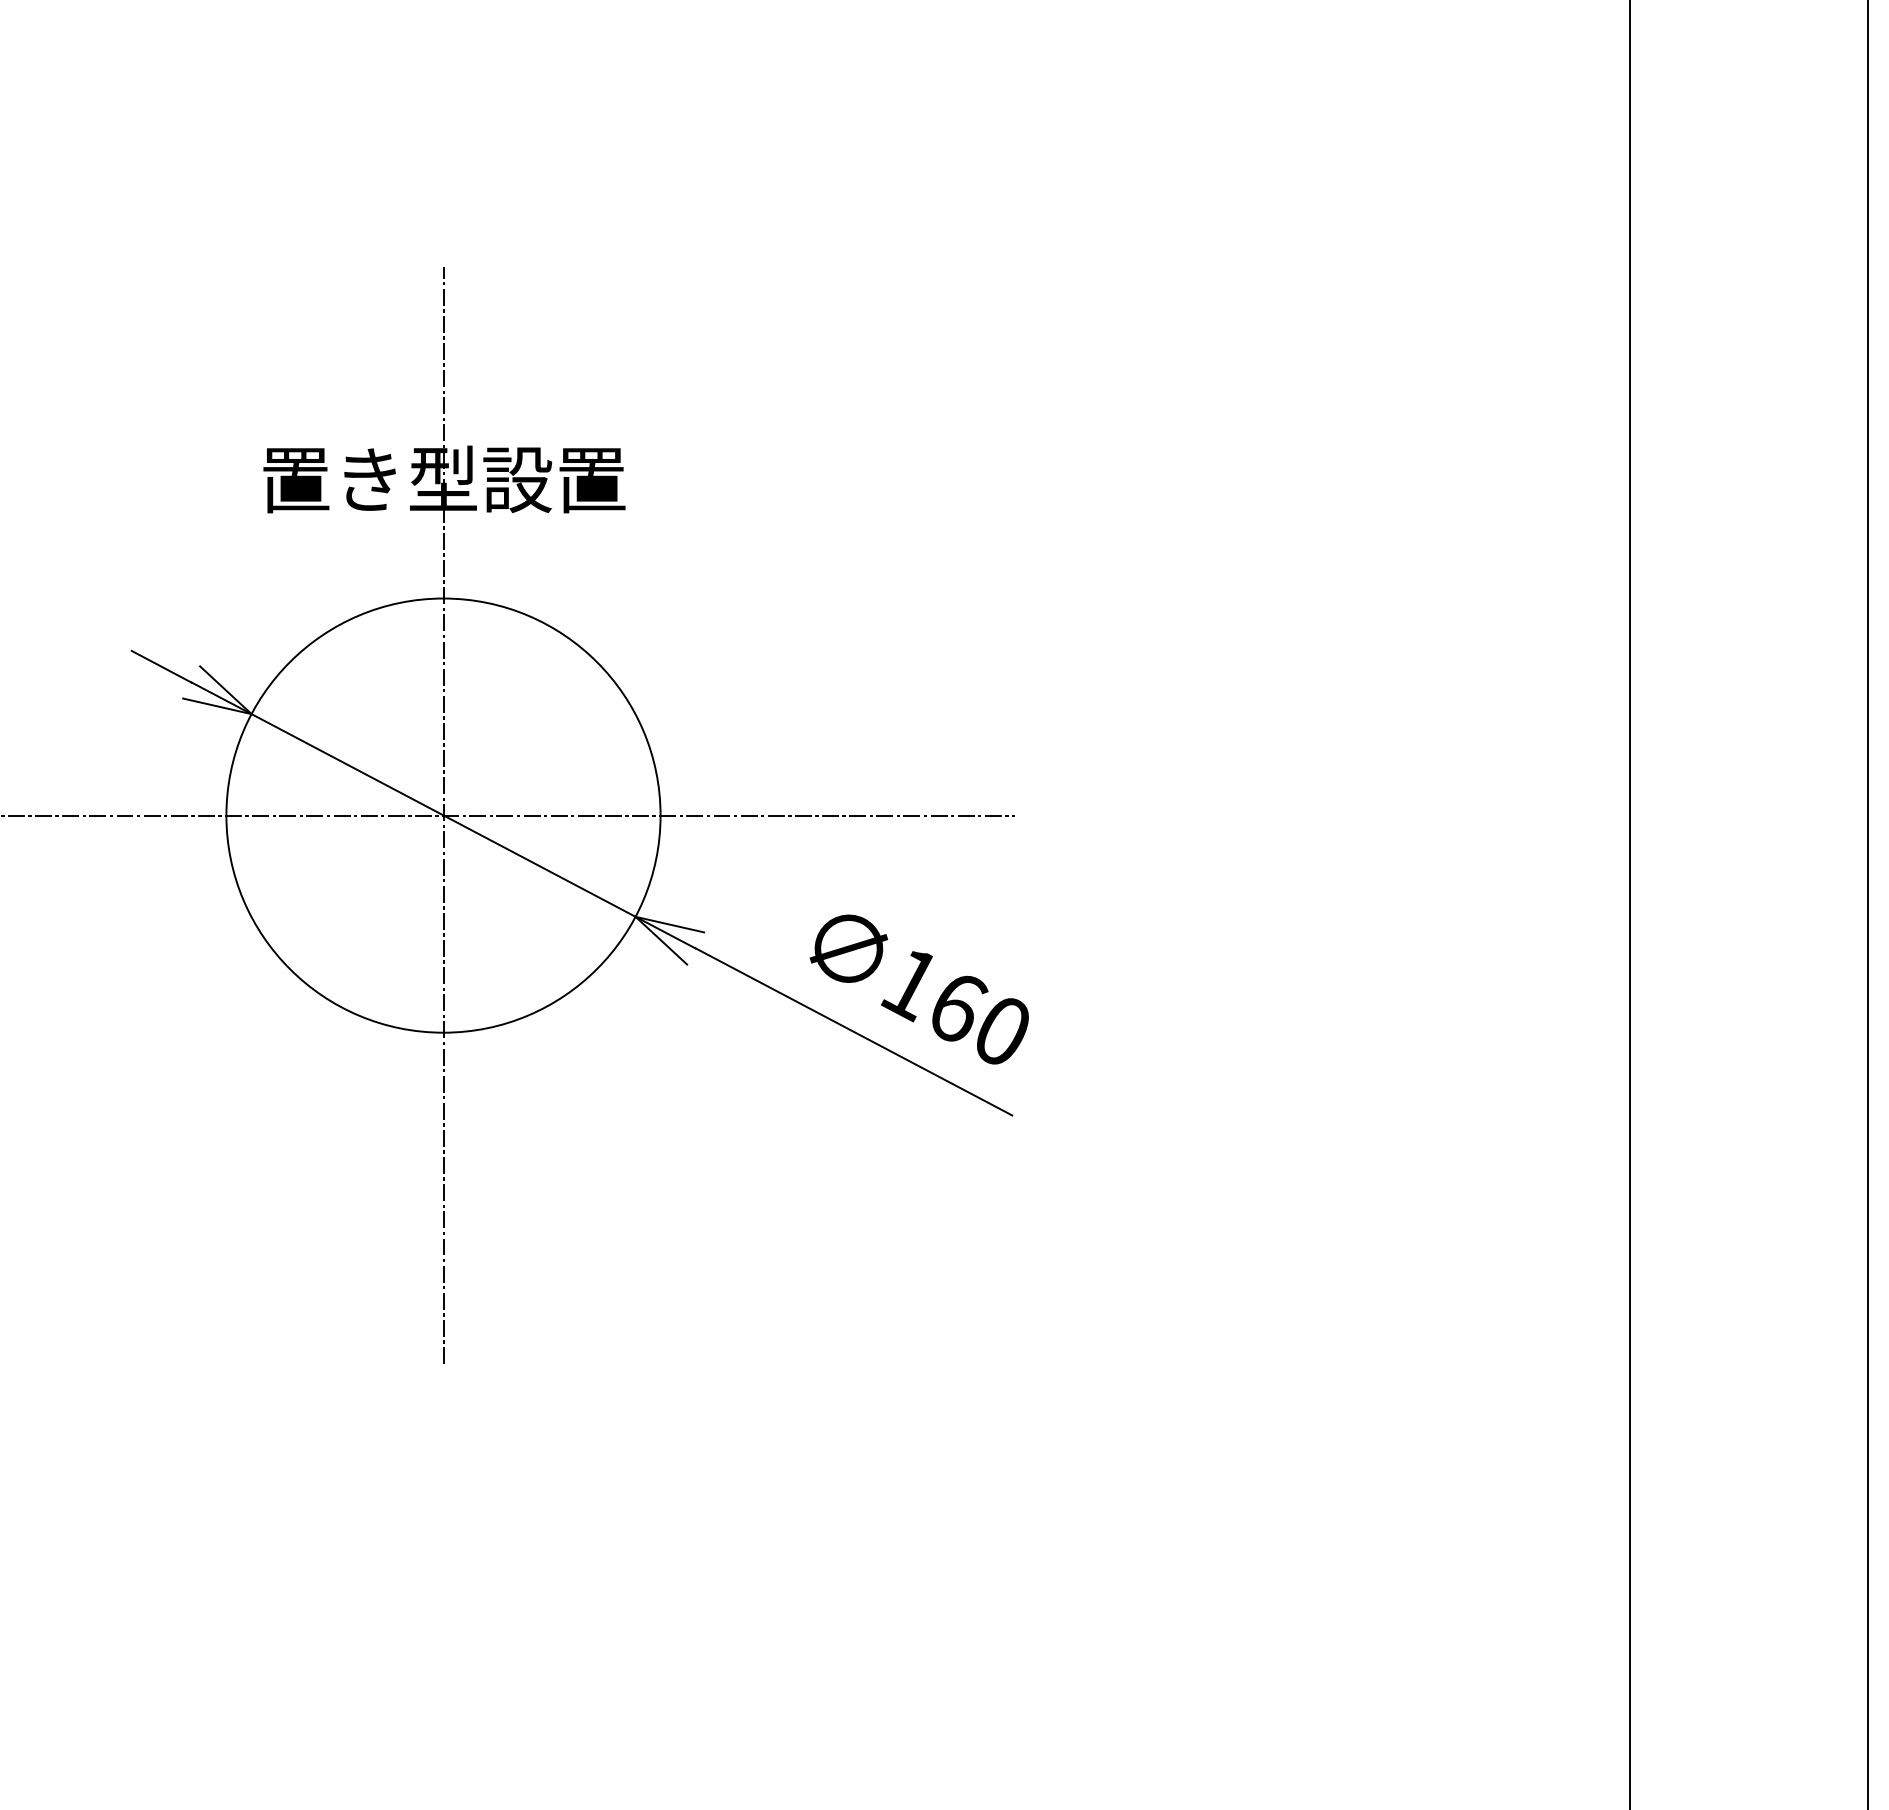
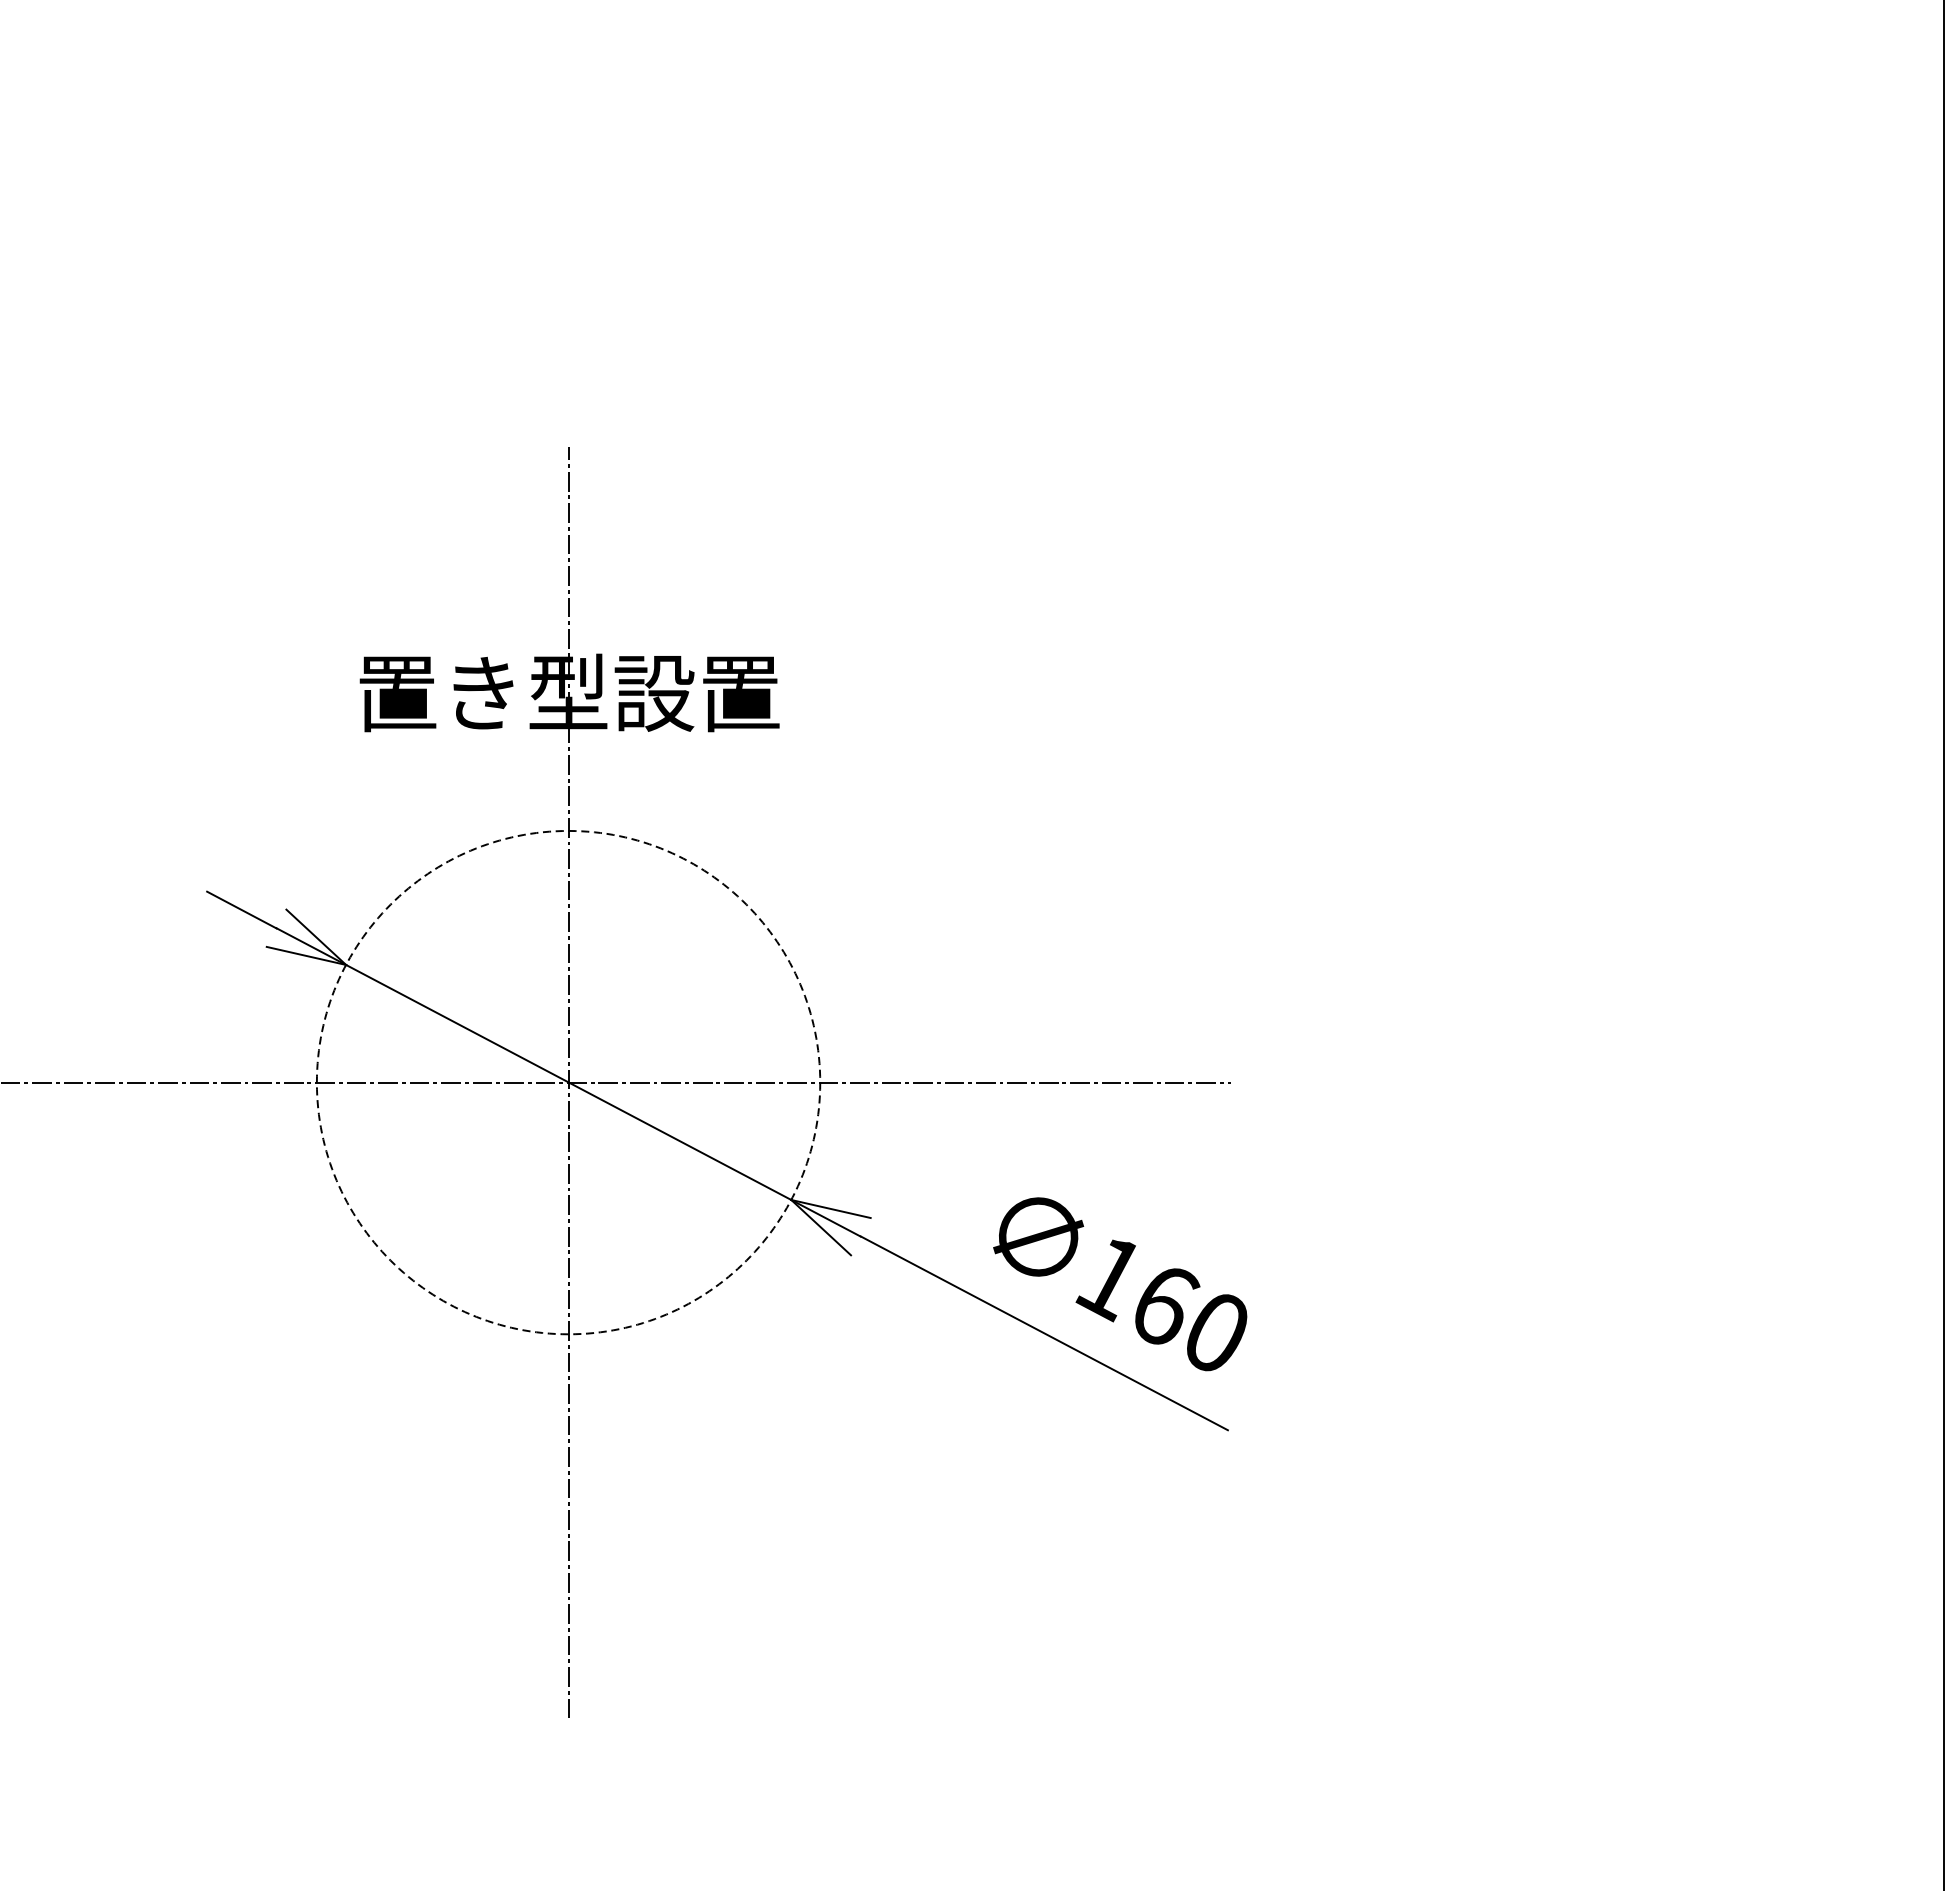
circle: (443, 815) -> (568, 1082), solid -> dashed

